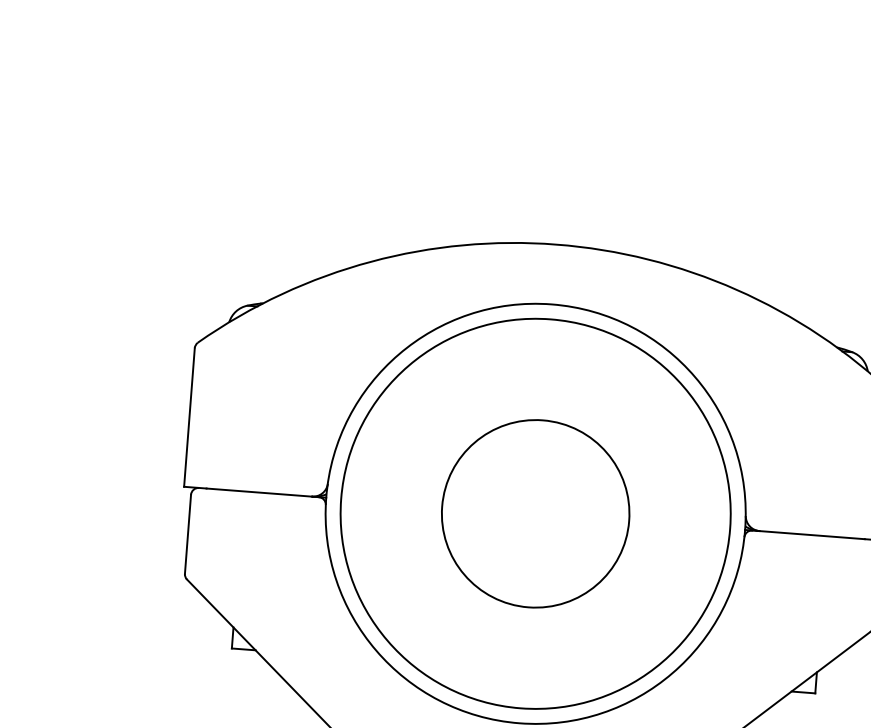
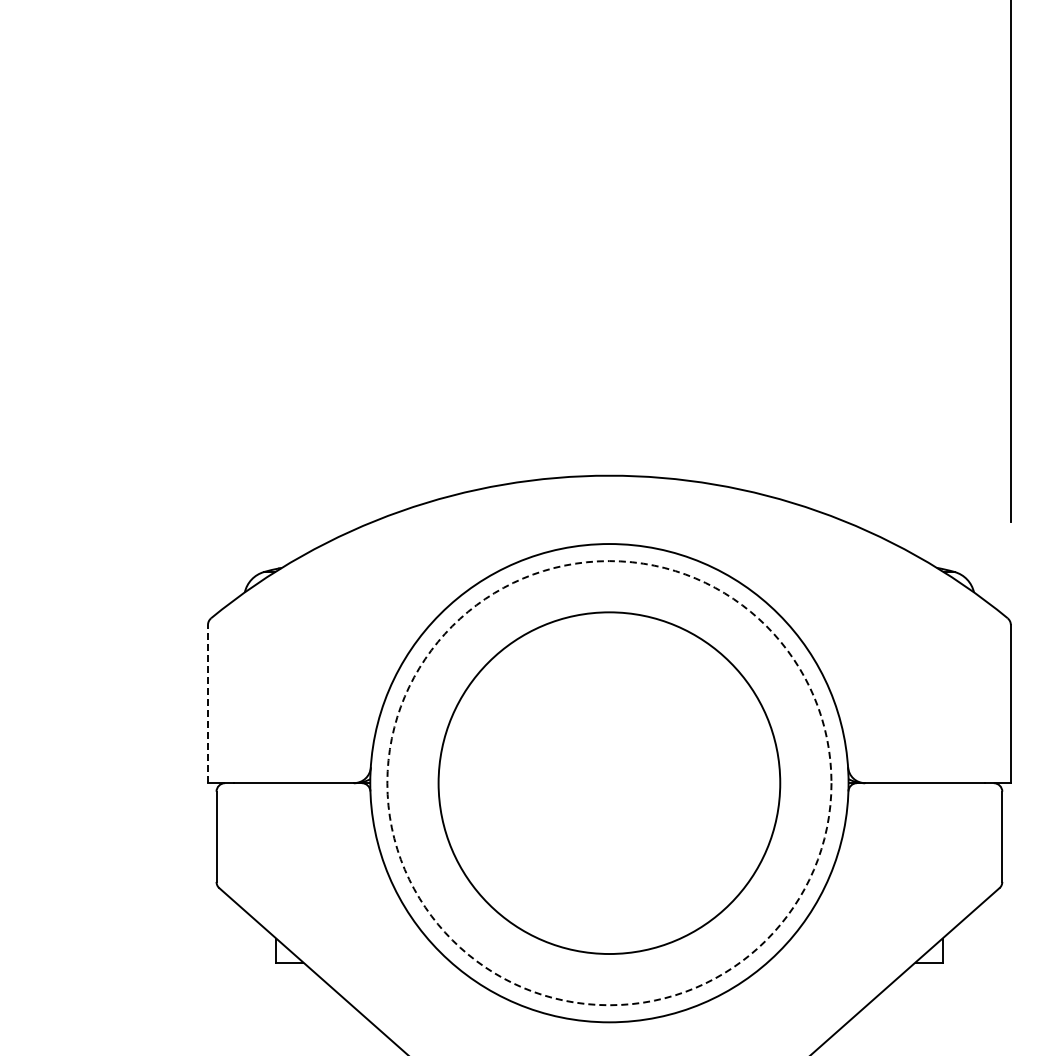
line: (189, 416) -> (207, 703), solid -> dashed
circle: (535, 513) -> (609, 782), size x1.6
circle: (535, 514) -> (609, 783), solid -> dashed

